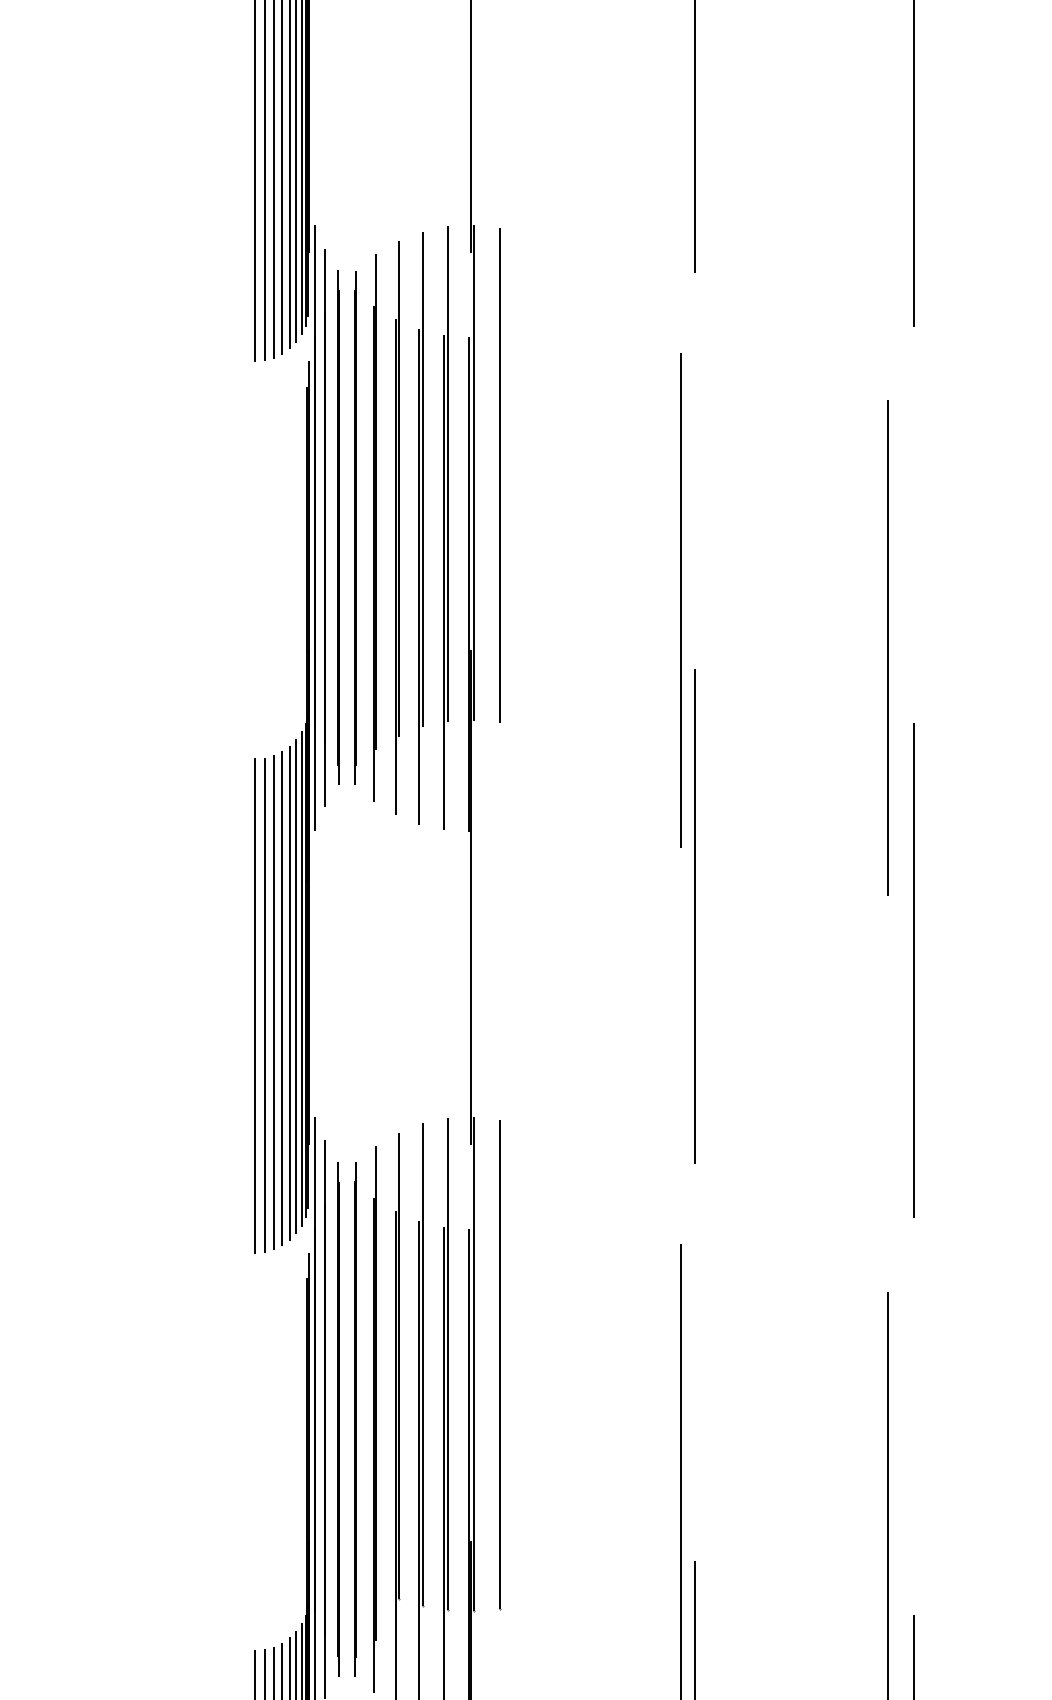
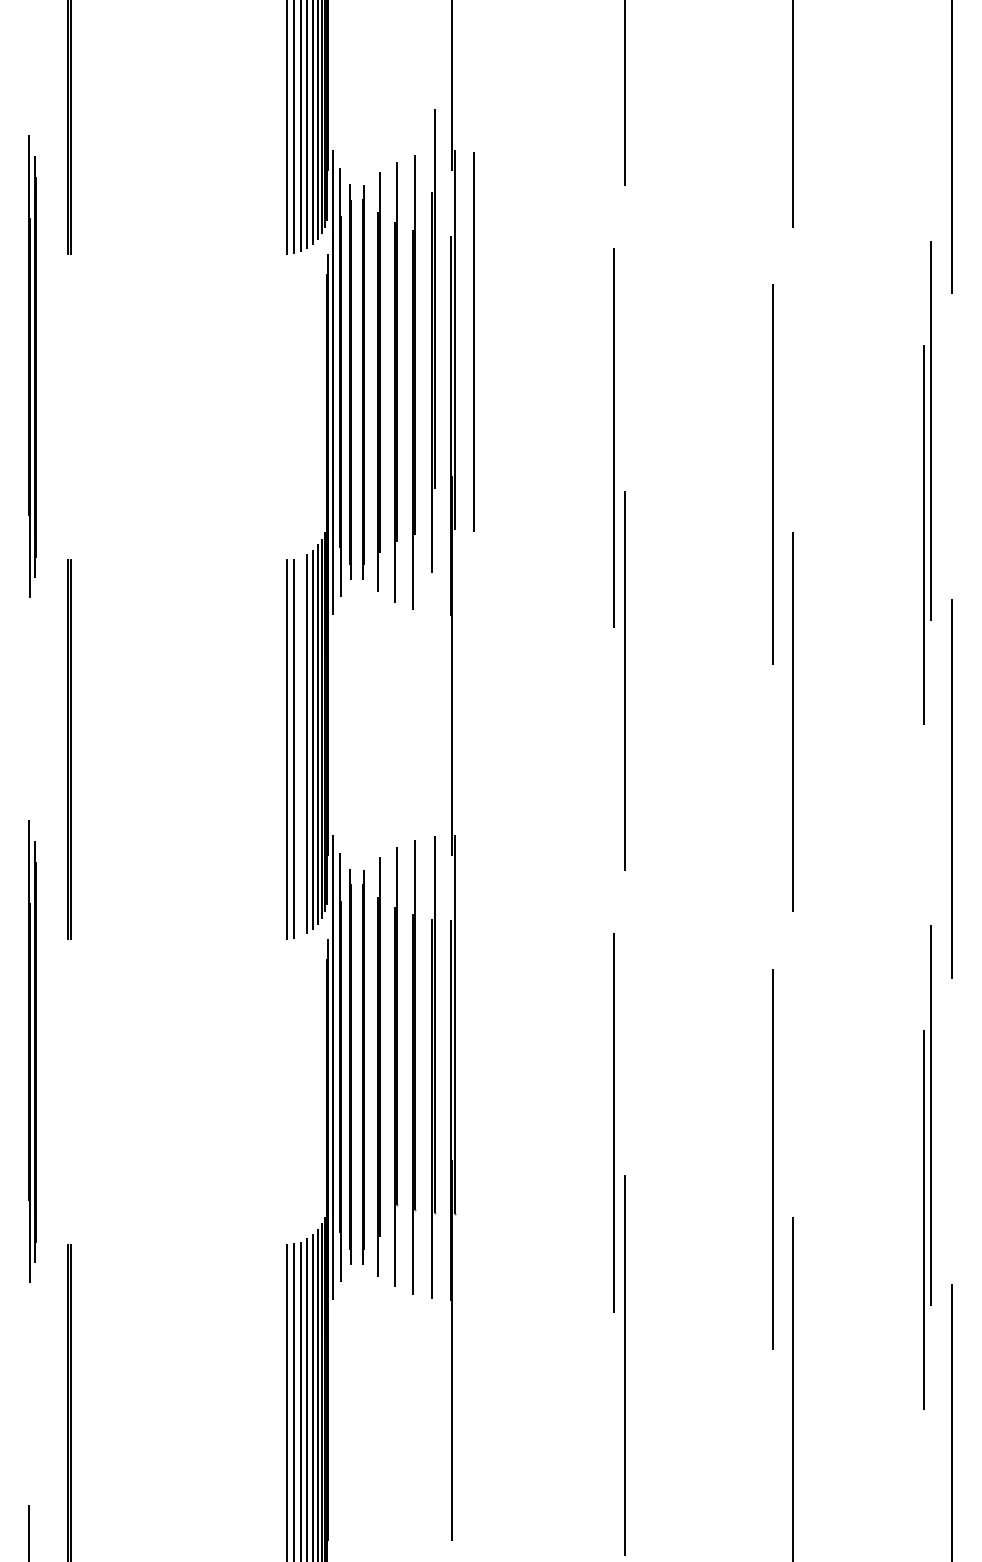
part: (446, 528) -> (433, 340), moved
line: (273, 1002) -> (300, 746), removed
line: (499, 1365) -> (474, 1025), removed

